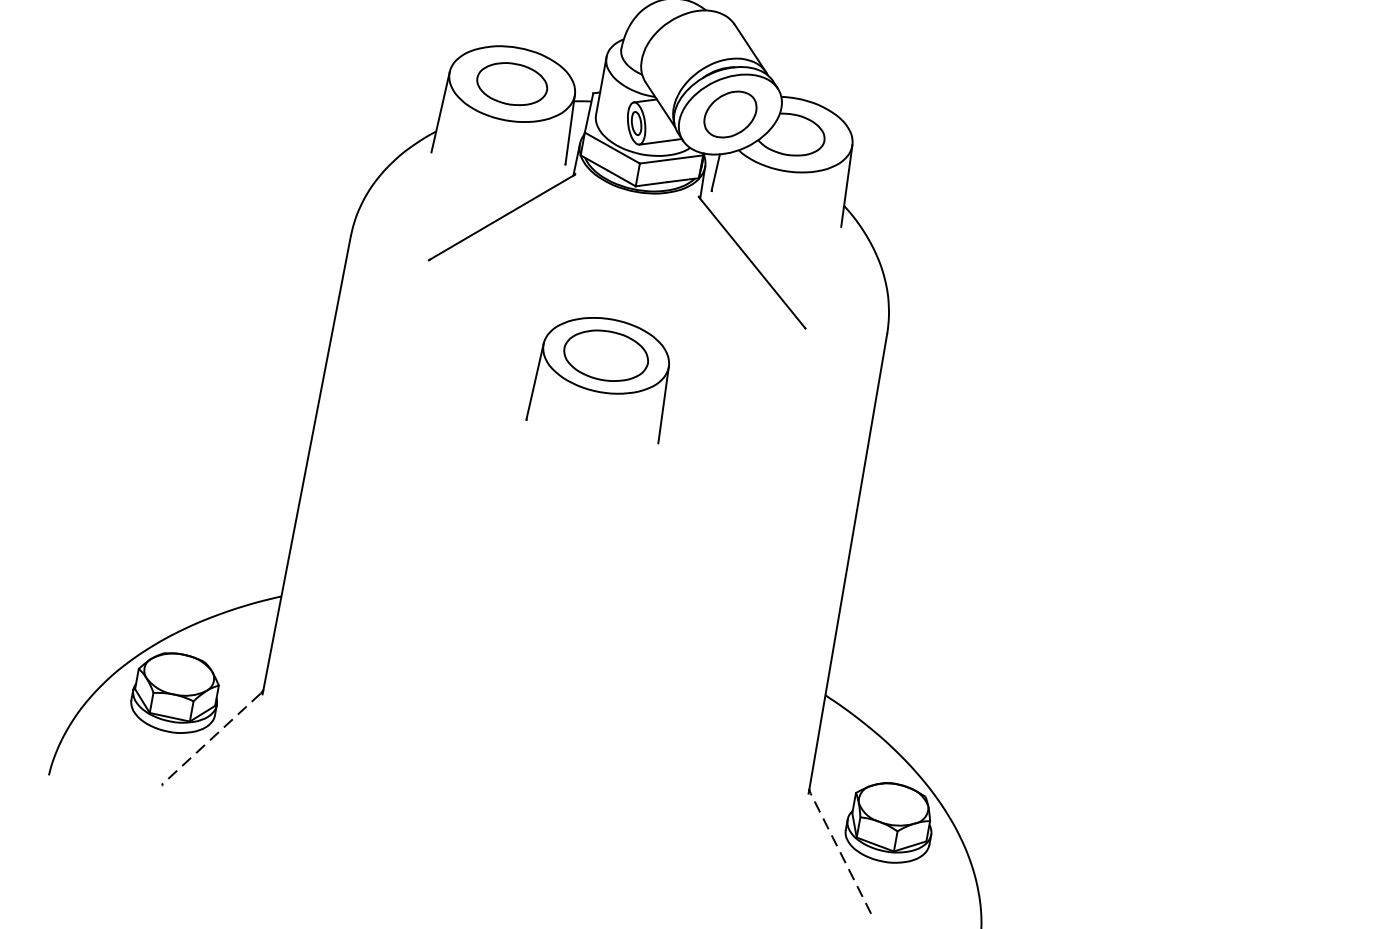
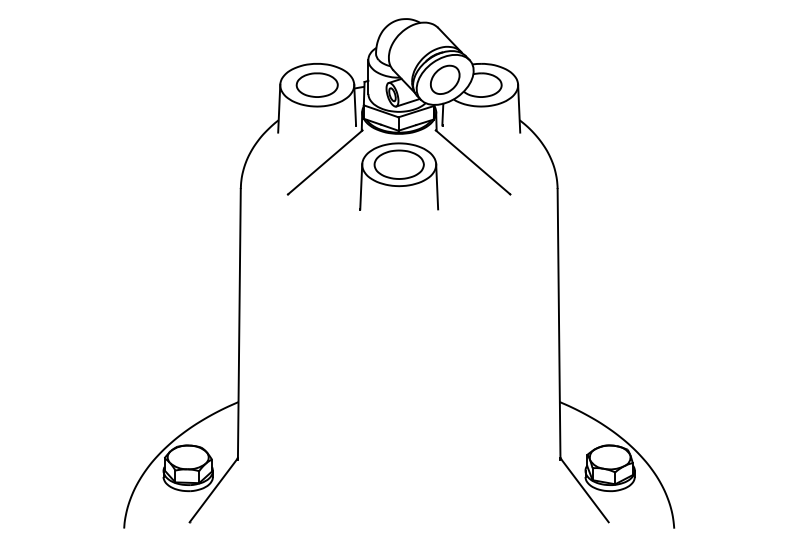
part: (601, 375) -> (398, 176), moved
line: (209, 739) -> (212, 491), dashed -> solid
line: (839, 852) -> (584, 490), dashed -> solid

